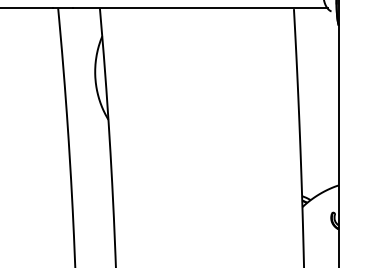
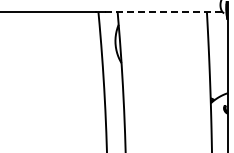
line: (199, 7) -> (163, 11), solid -> dashed

